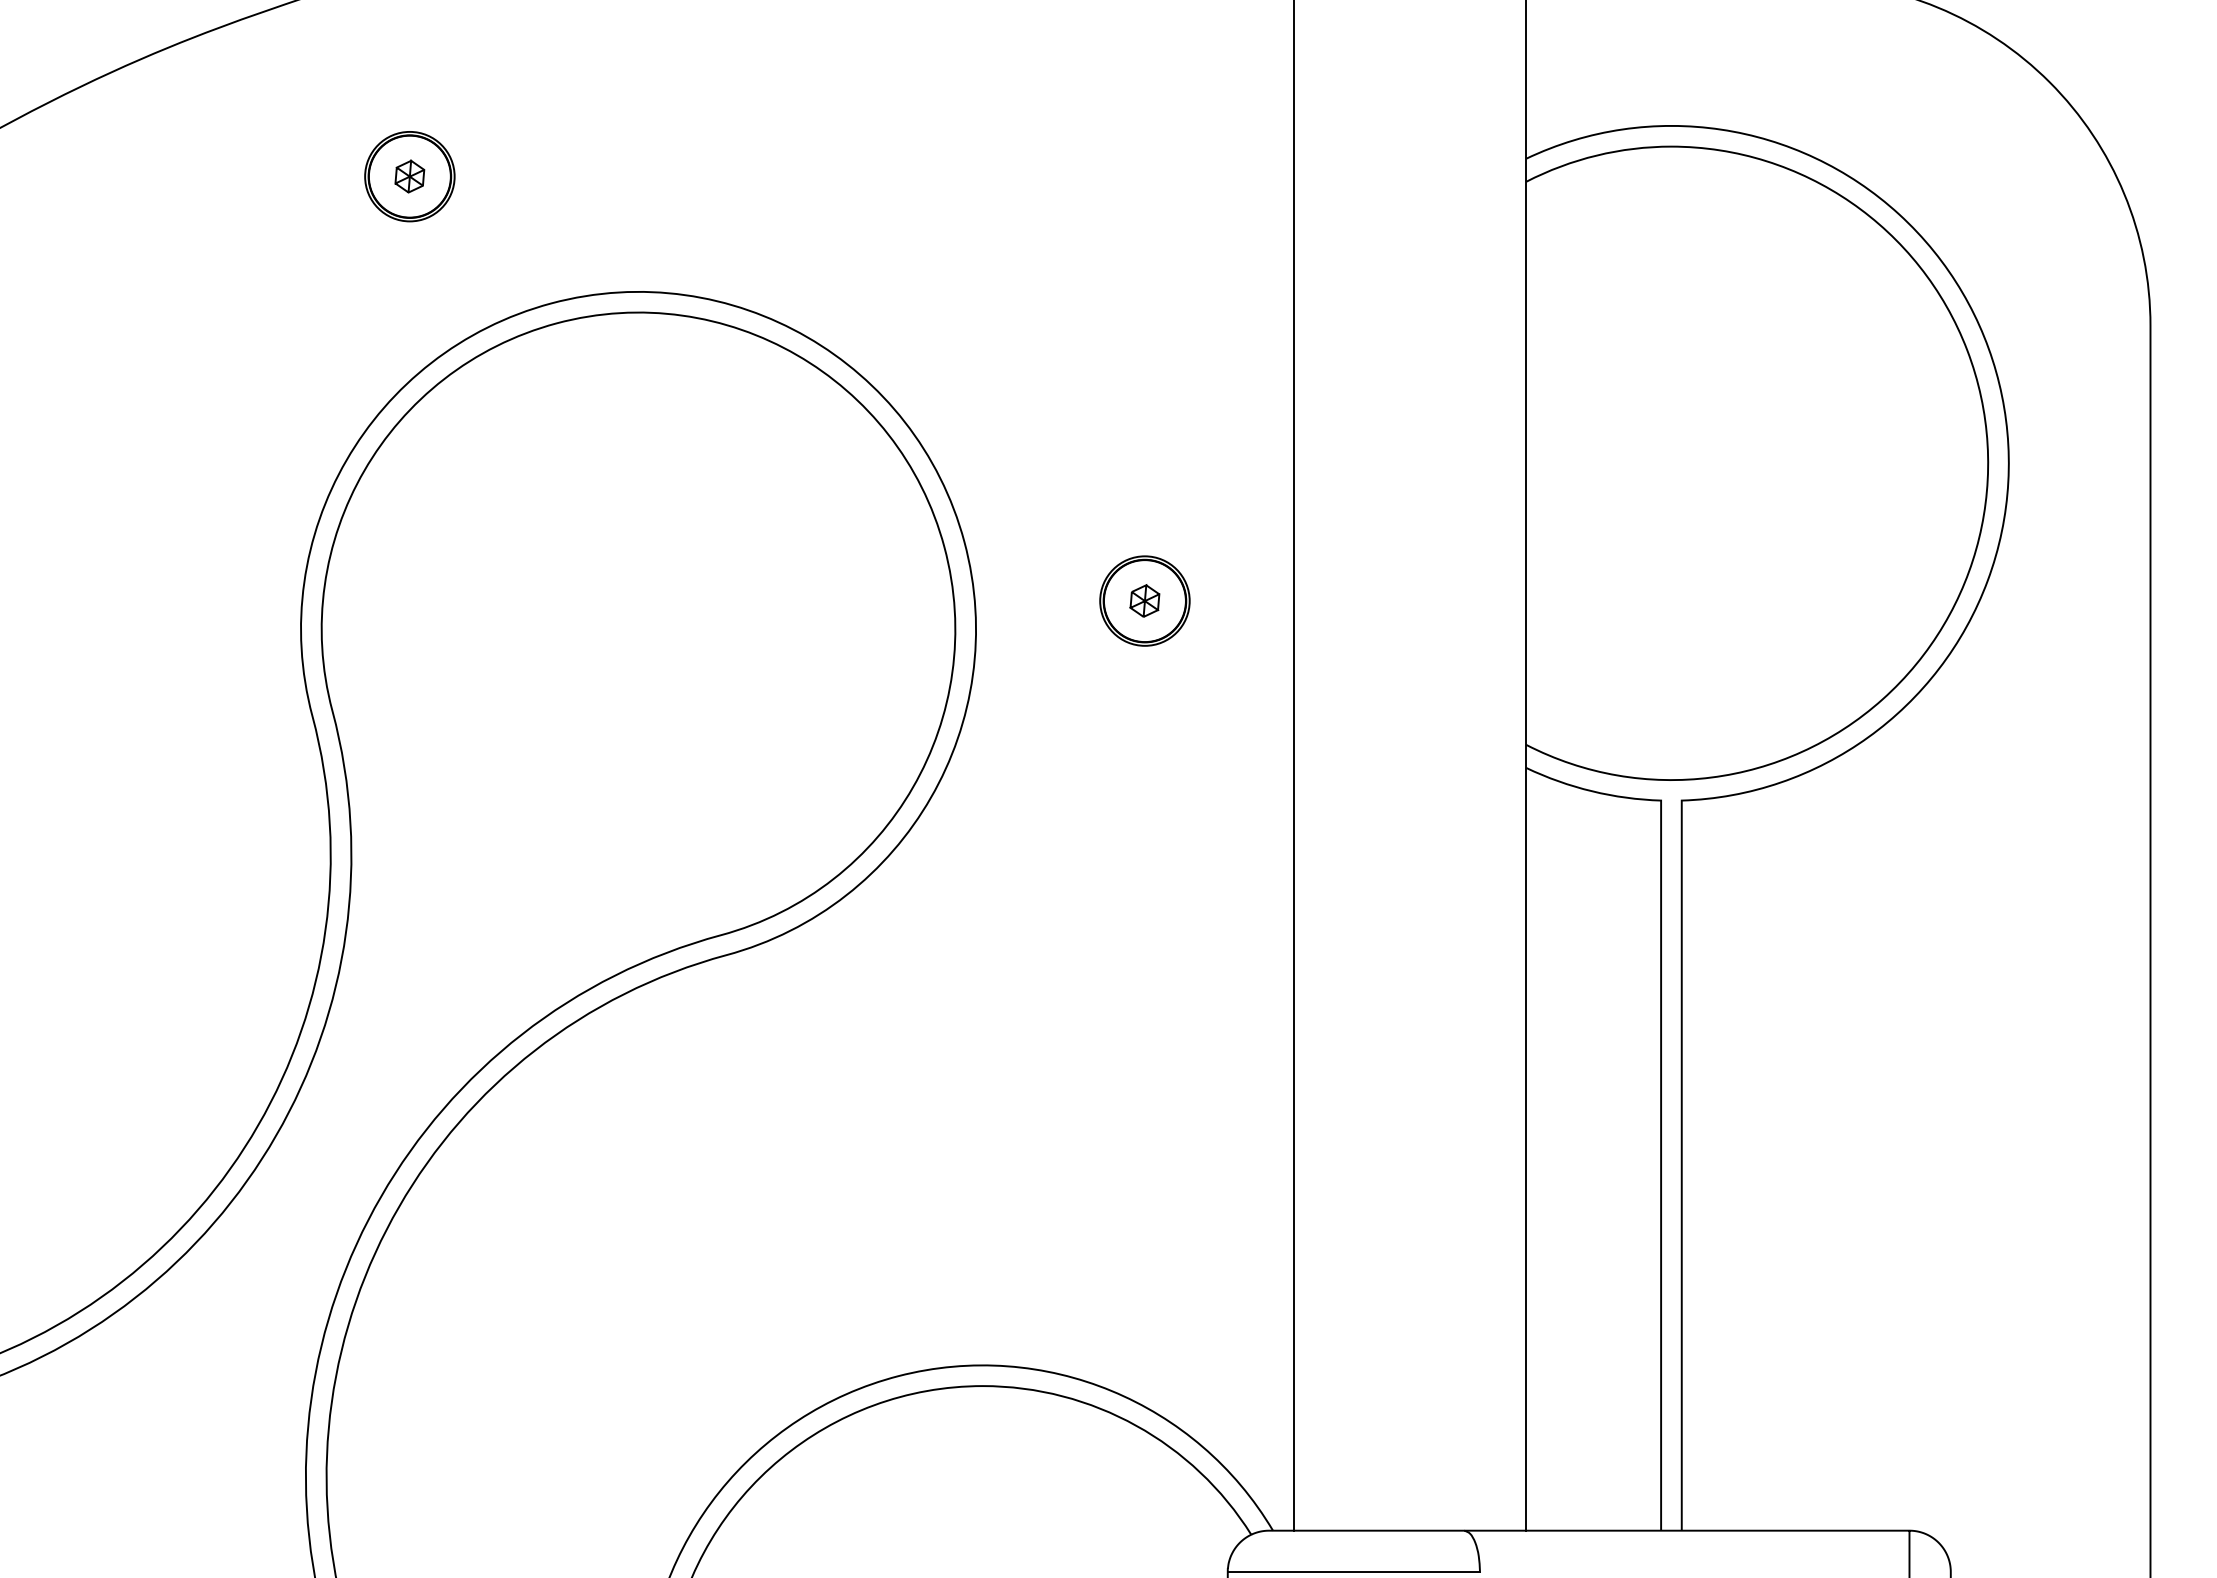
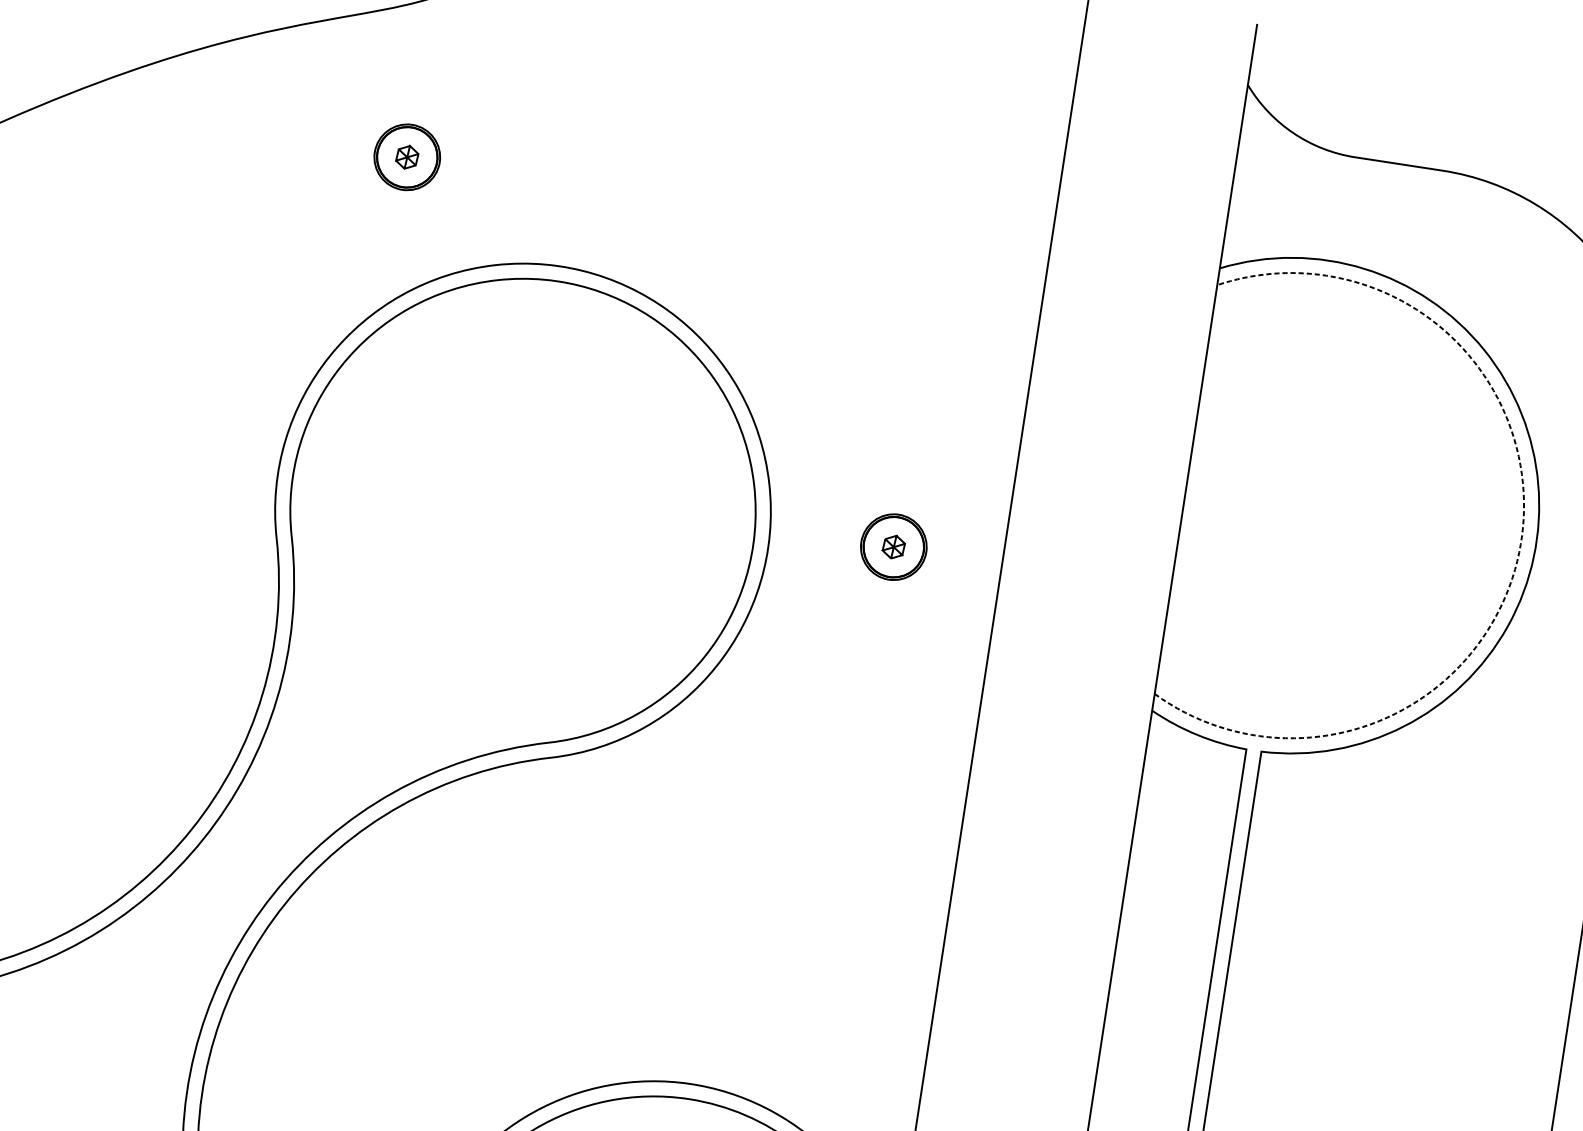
line: (1988, 458) -> (1522, 537), solid -> dashed

